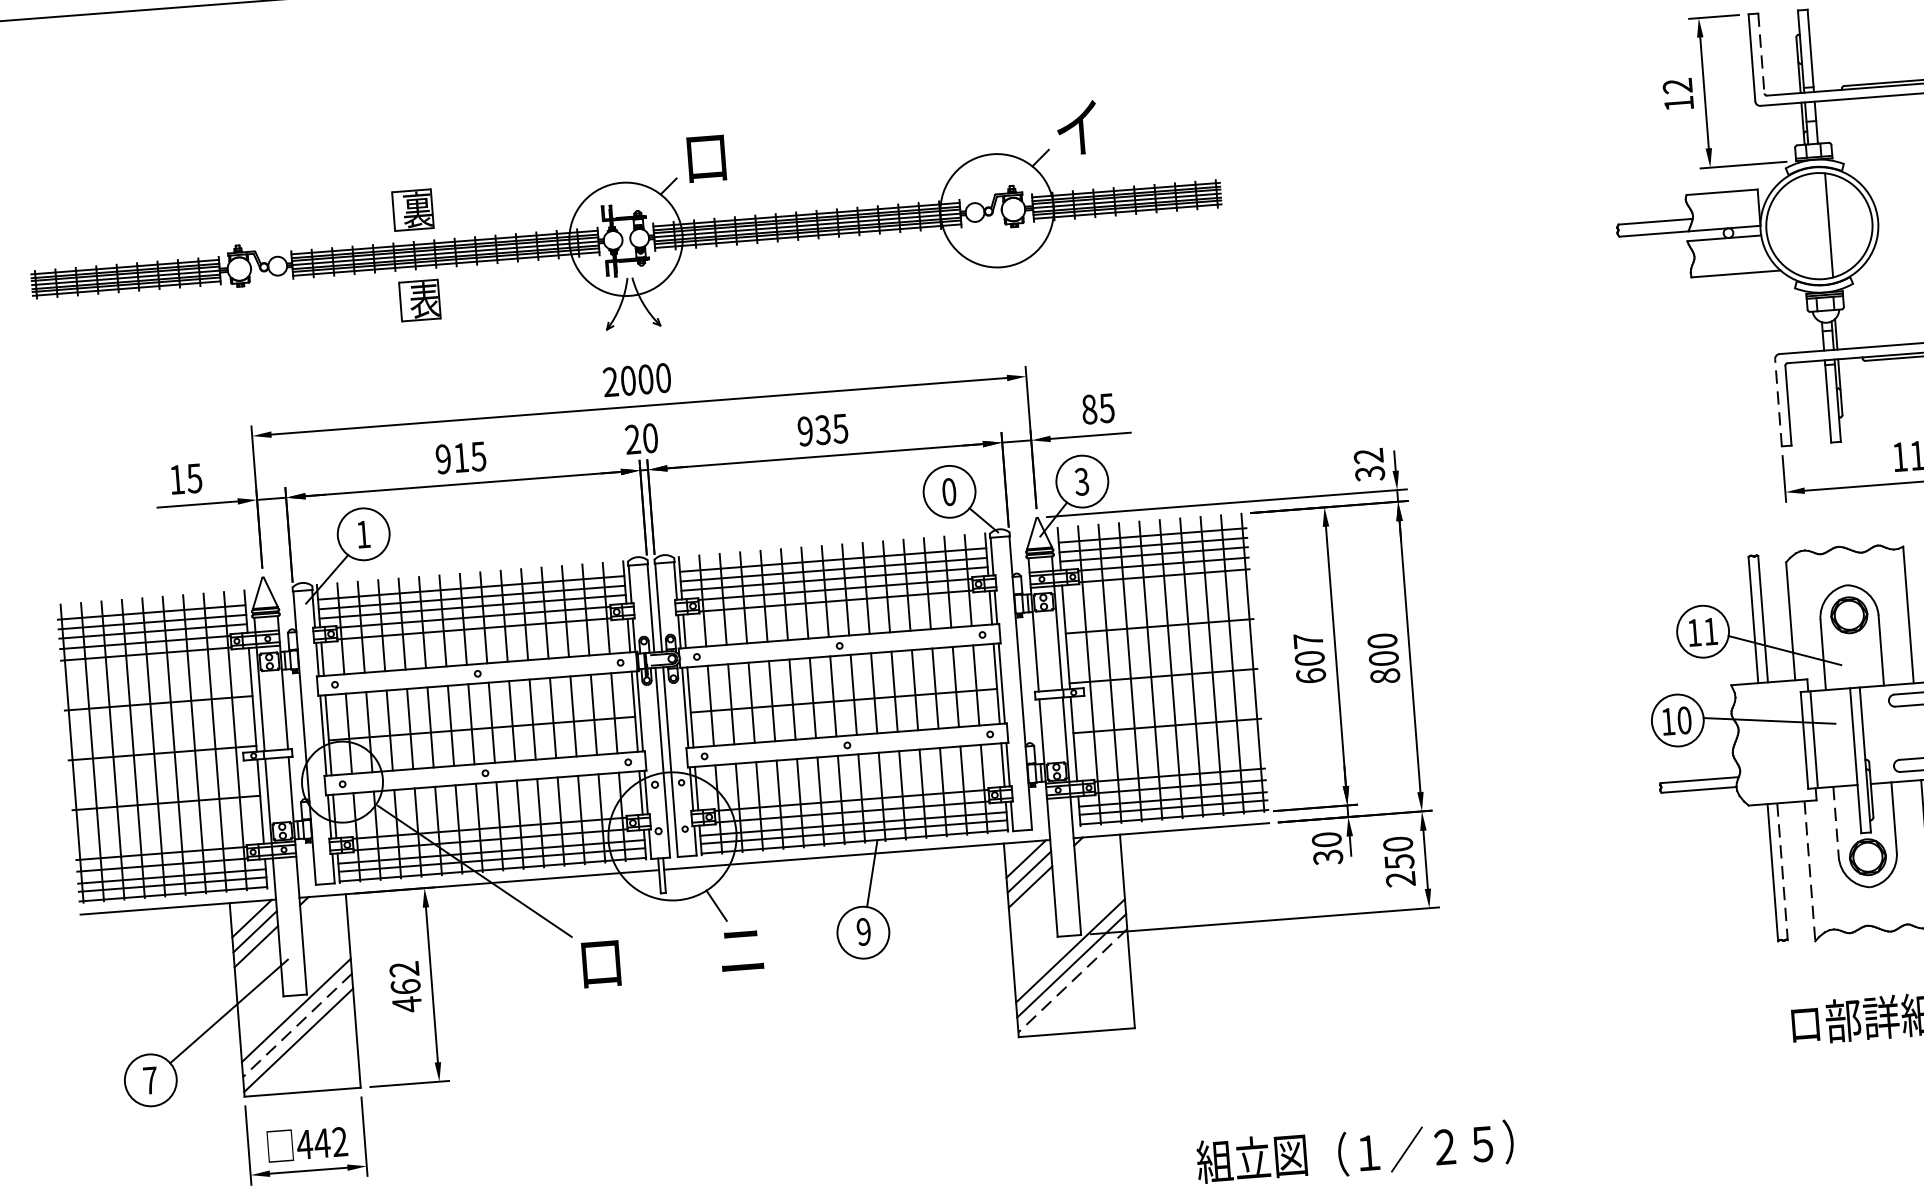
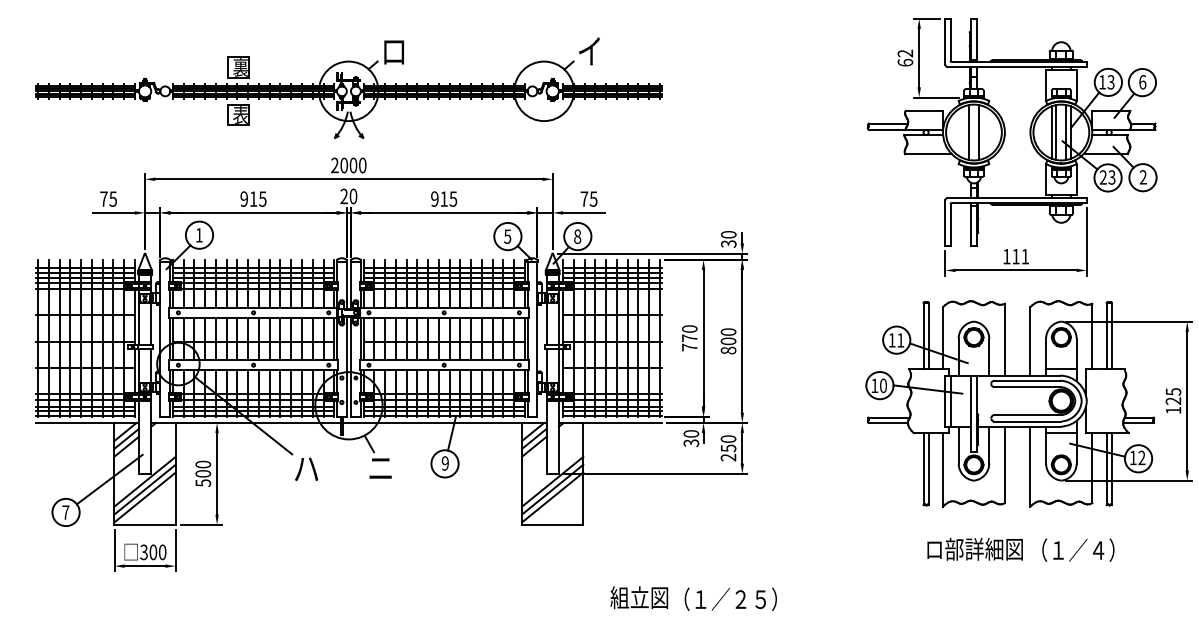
line: (1761, 54) -> (950, 40), dashed -> solid
text: (1679, 103) -> (905, 62), 12 -> 62
line: (1809, 226) -> (968, 132), added
line: (1778, 403) -> (945, 223), dashed -> solid
text: (1089, 408) -> (584, 198), 85 -> 75
text: (821, 428) -> (443, 198), 935 -> 915
text: (1368, 455) -> (728, 234), 32 -> 30
text: (176, 478) -> (103, 198), 15 -> 75
text: (1081, 481) -> (577, 236), 3 -> 8
text: (948, 491) -> (507, 236), 0 -> 5
text: (1309, 658) -> (689, 338), 607 -> 770
line: (1835, 822) -> (958, 445), dashed -> solid
line: (1810, 870) -> (943, 469), dashed -> solid
line: (1782, 872) -> (928, 469), dashed -> solid
text: (601, 963) -> (306, 469), ロ -> ハ
line: (1072, 980) -> (552, 497), dashed -> solid
text: (406, 986) -> (203, 473), 462 -> 500
line: (296, 1025) -> (144, 489), dashed -> solid
text: (320, 1143) -> (152, 552), 442 -> 300

